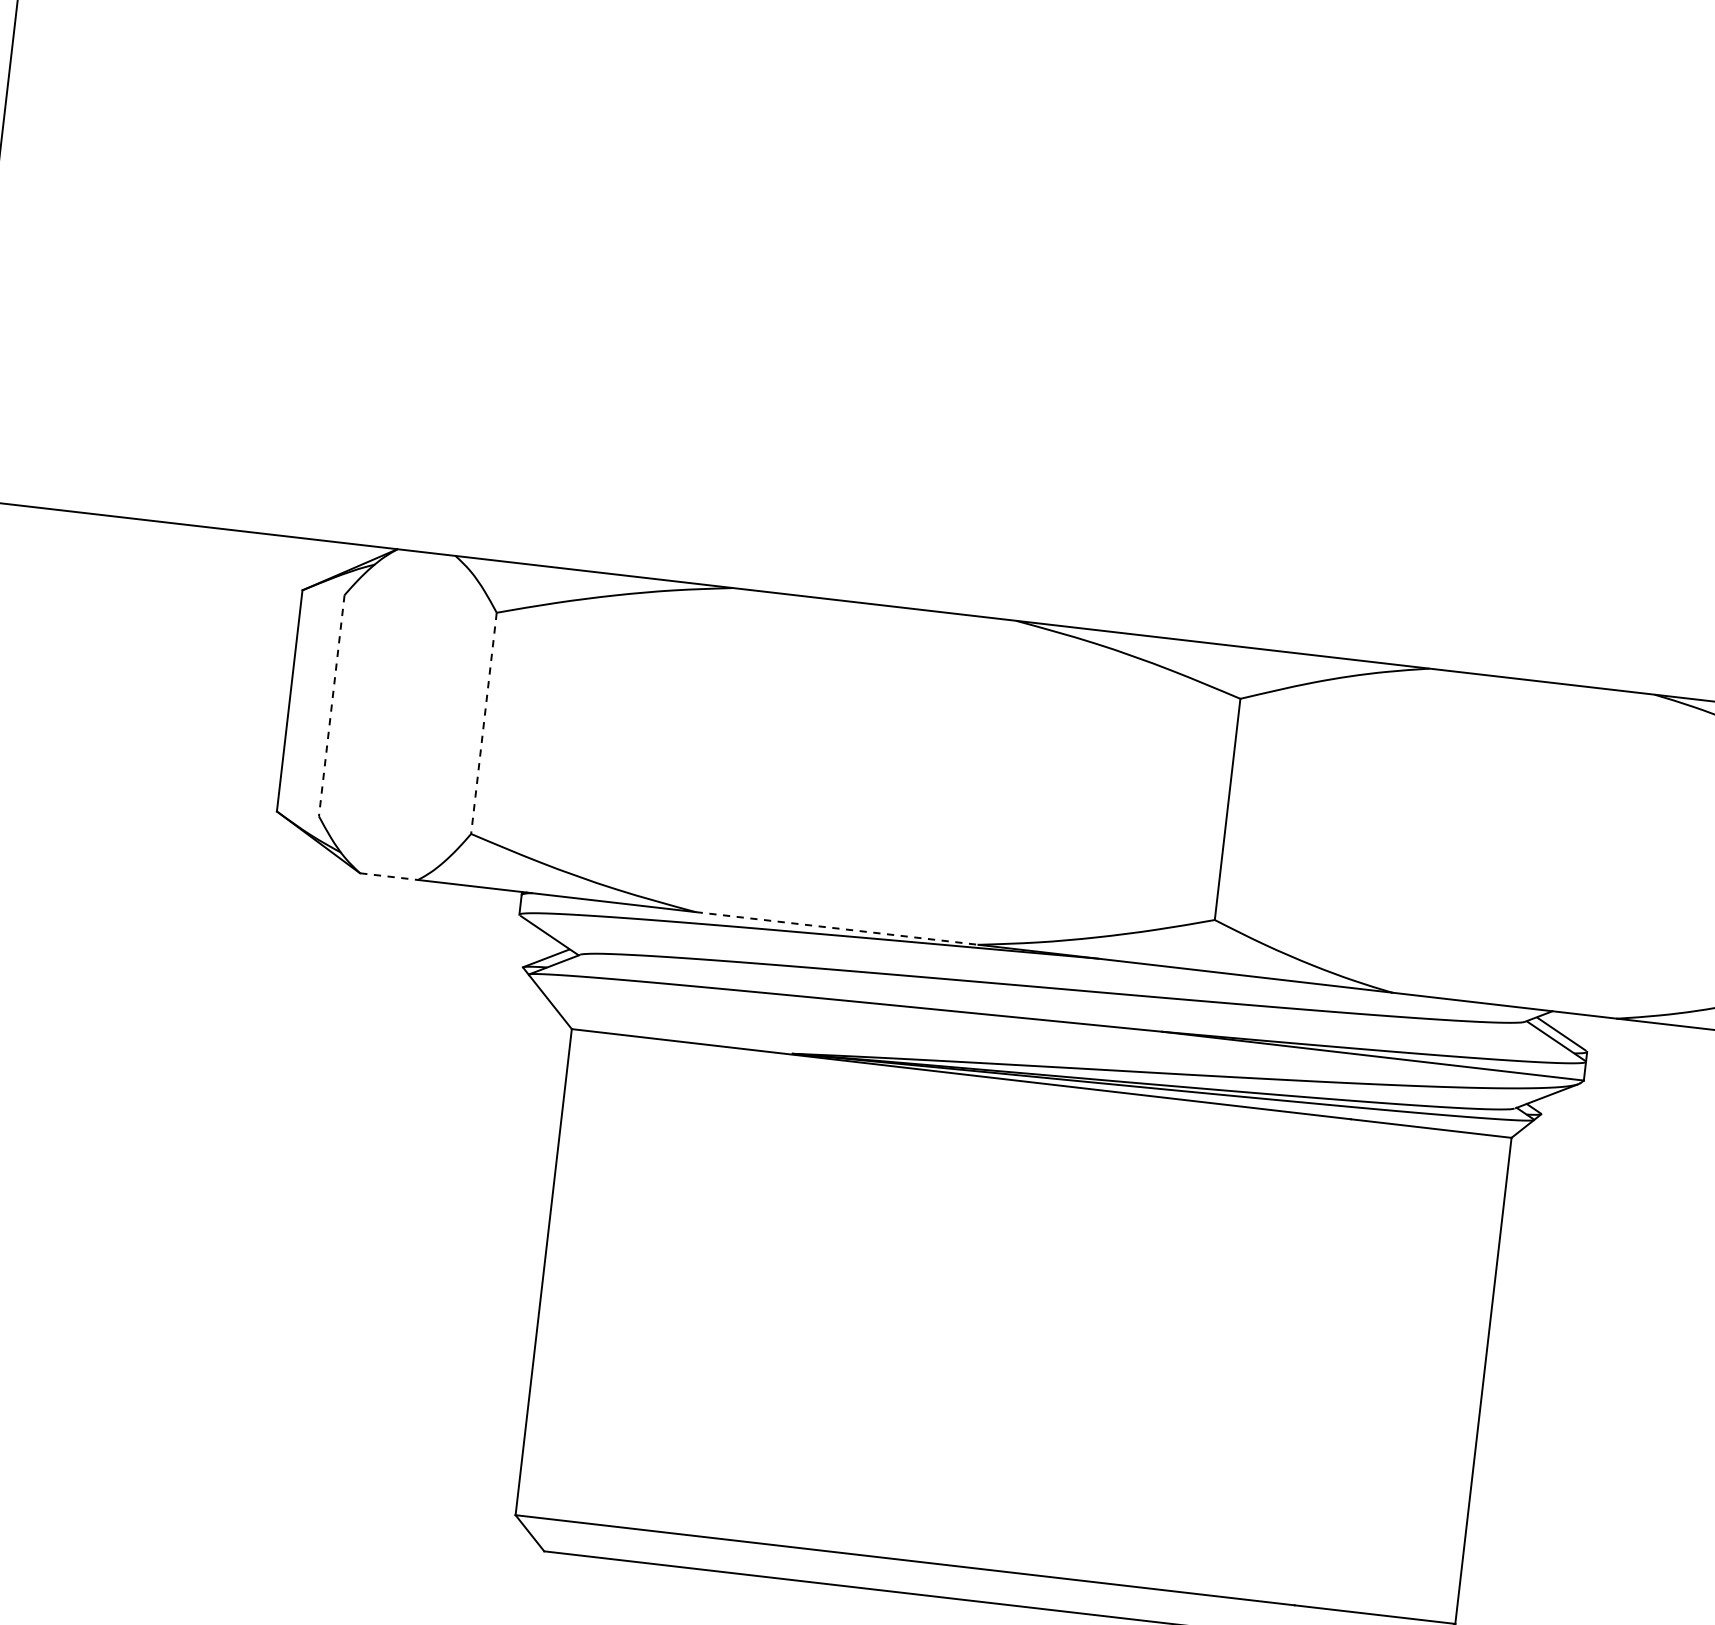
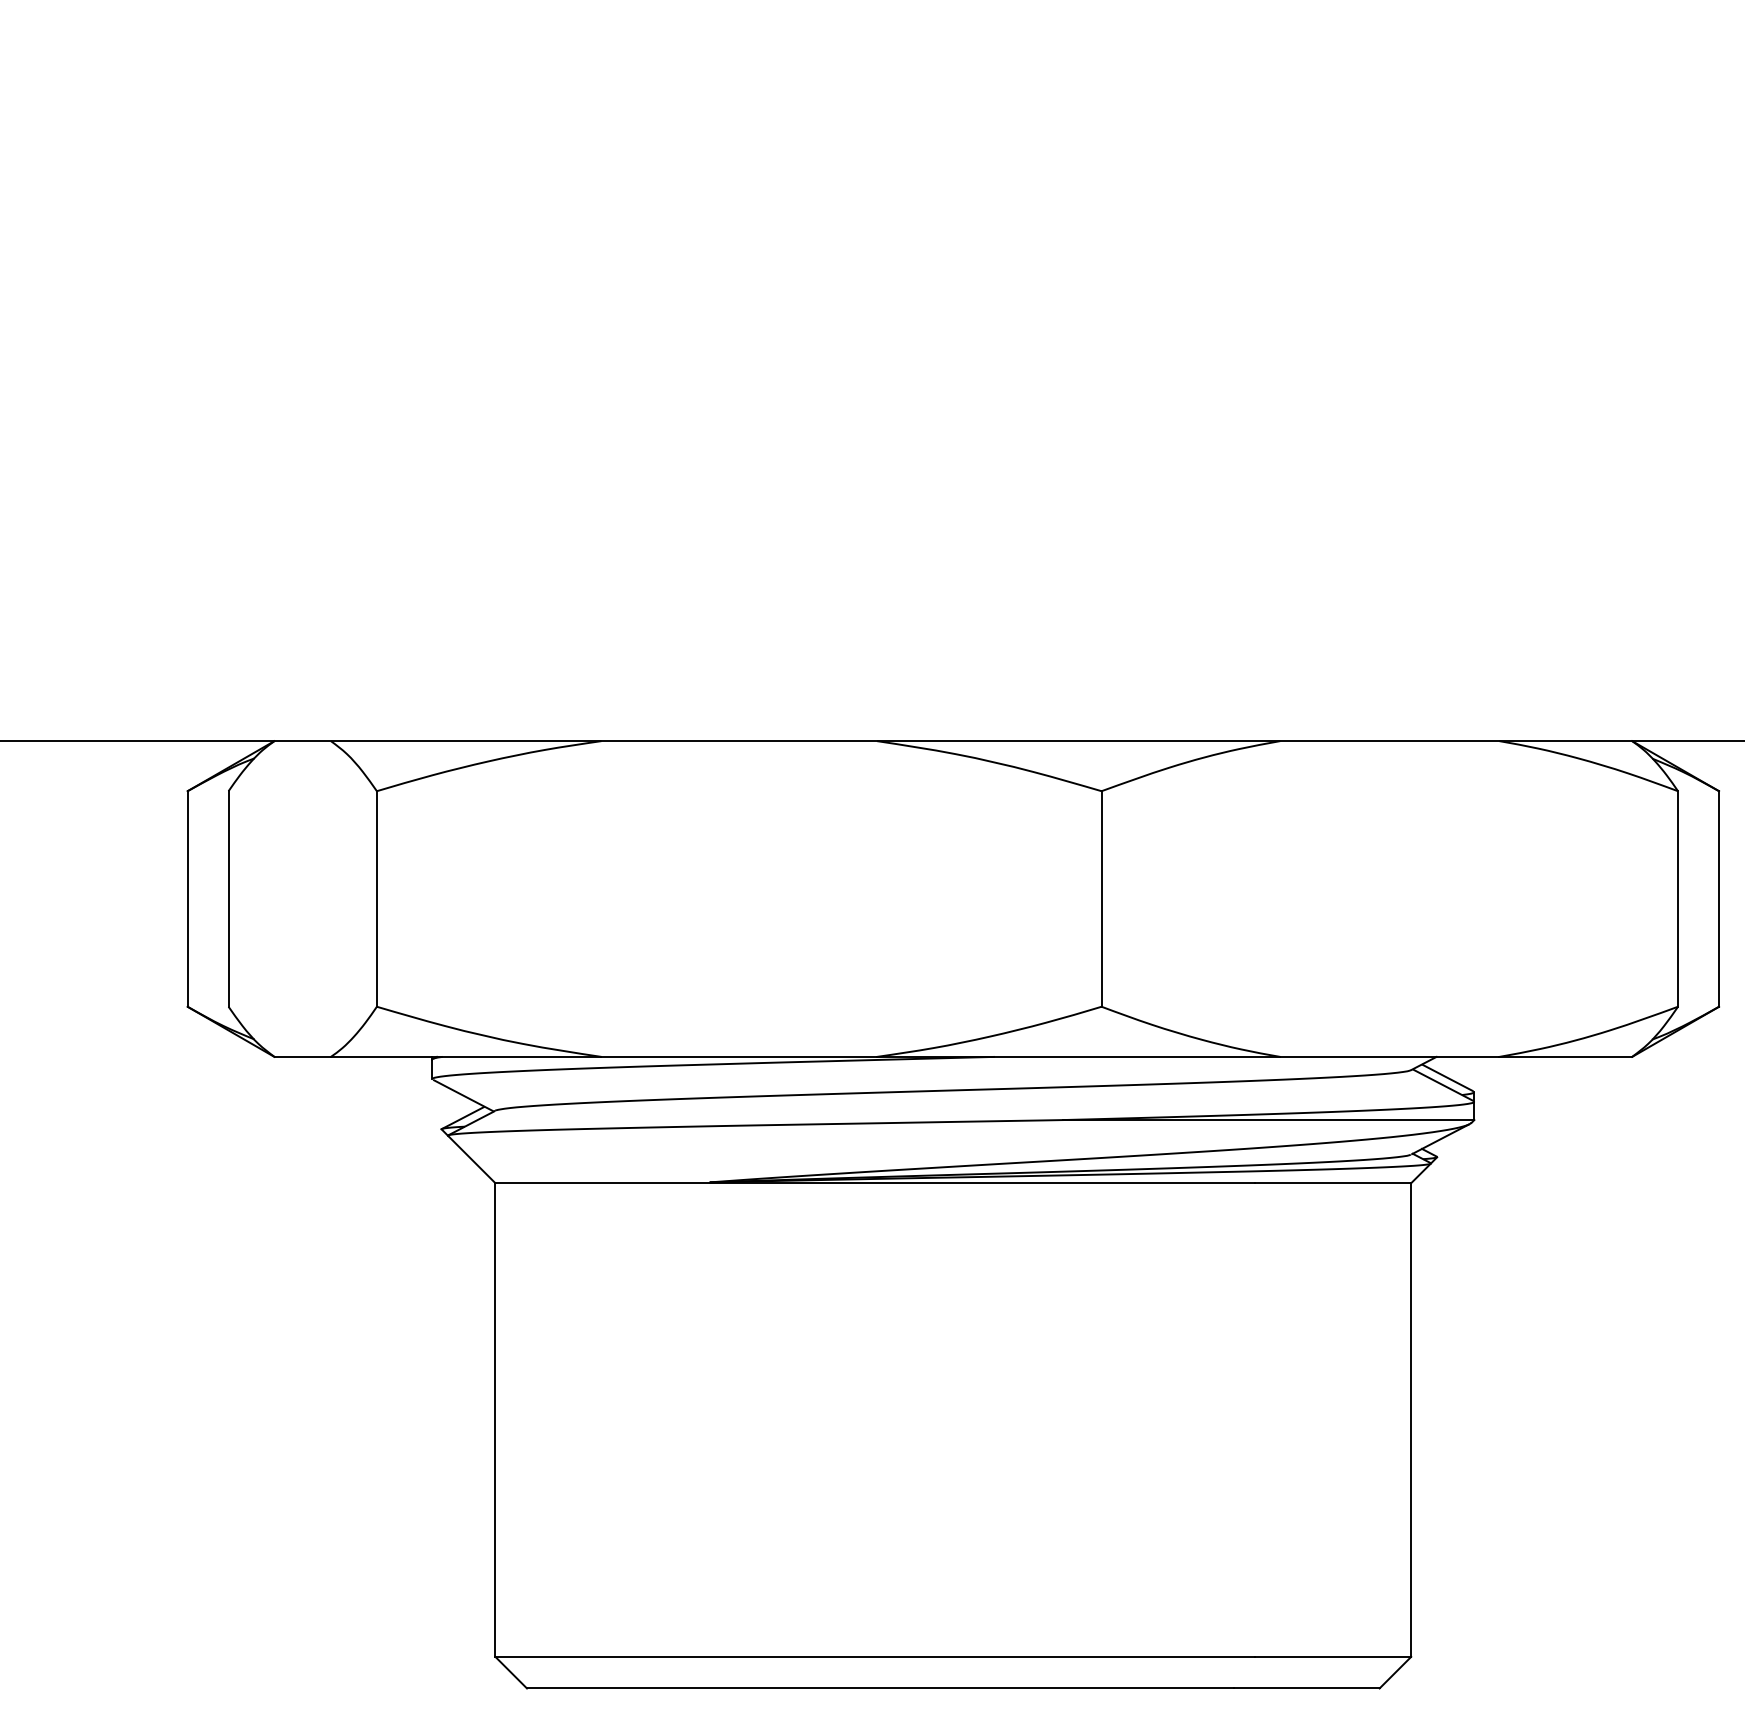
line: (331, 705) -> (228, 898), dashed -> solid
line: (483, 722) -> (376, 898), dashed -> solid
line: (389, 876) -> (303, 1056), dashed -> solid
line: (837, 928) -> (739, 1056), dashed -> solid

